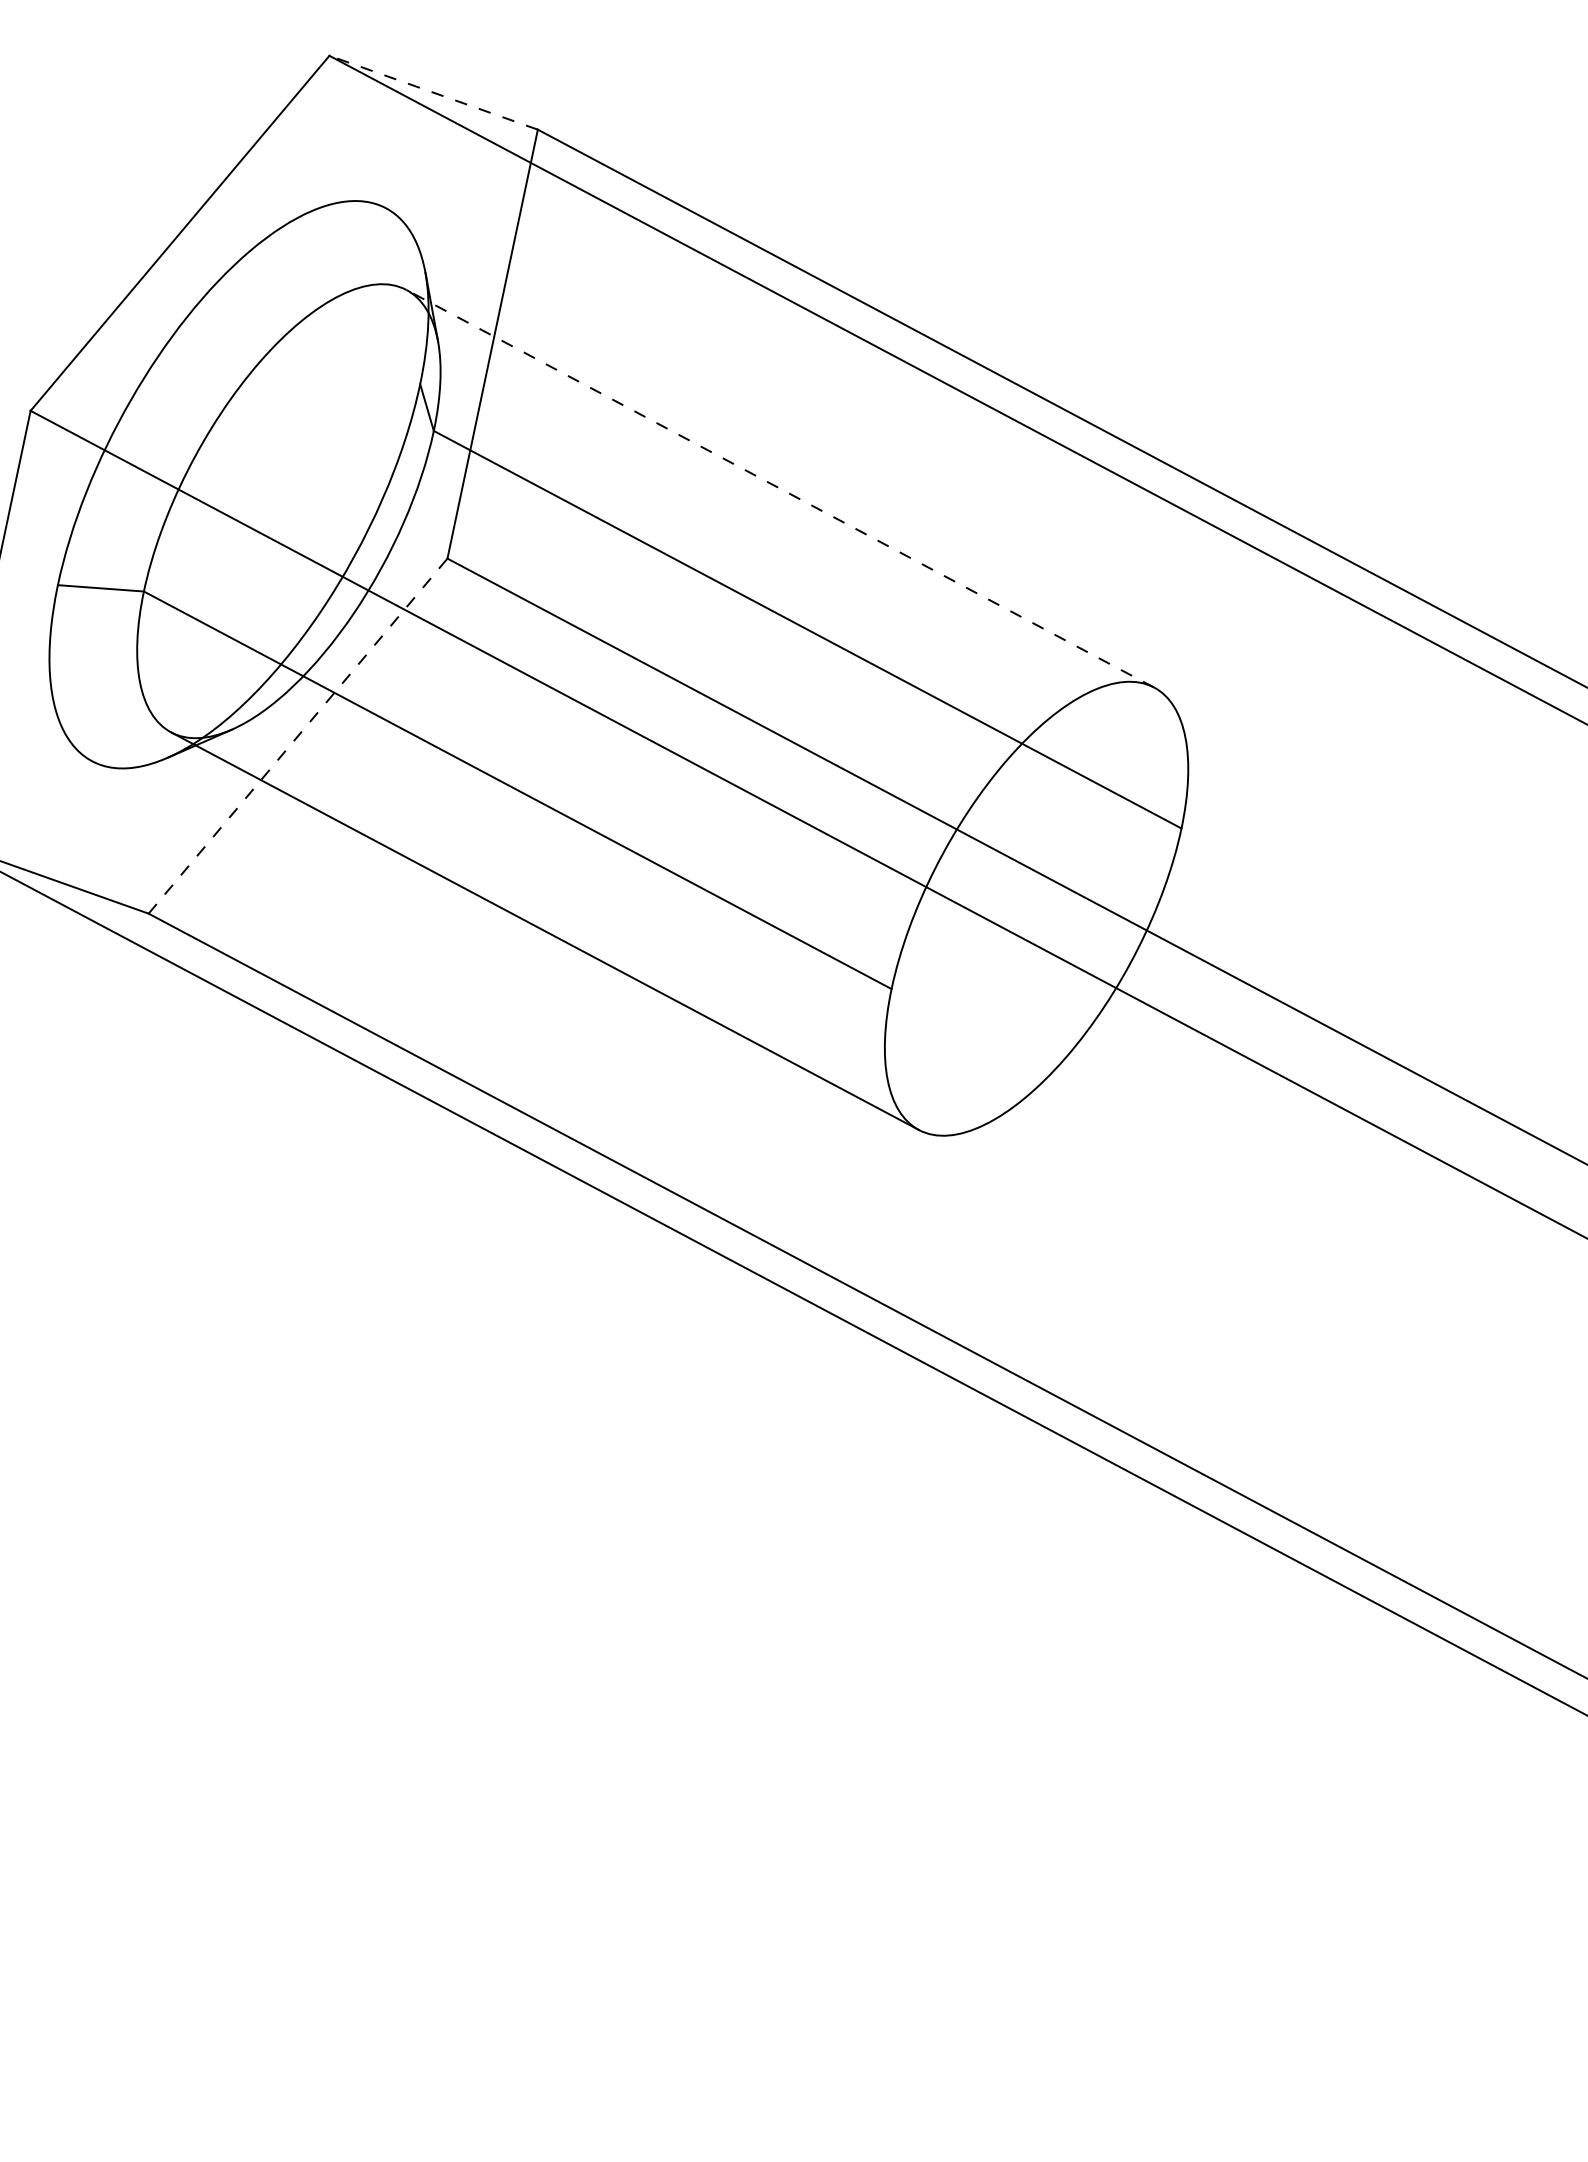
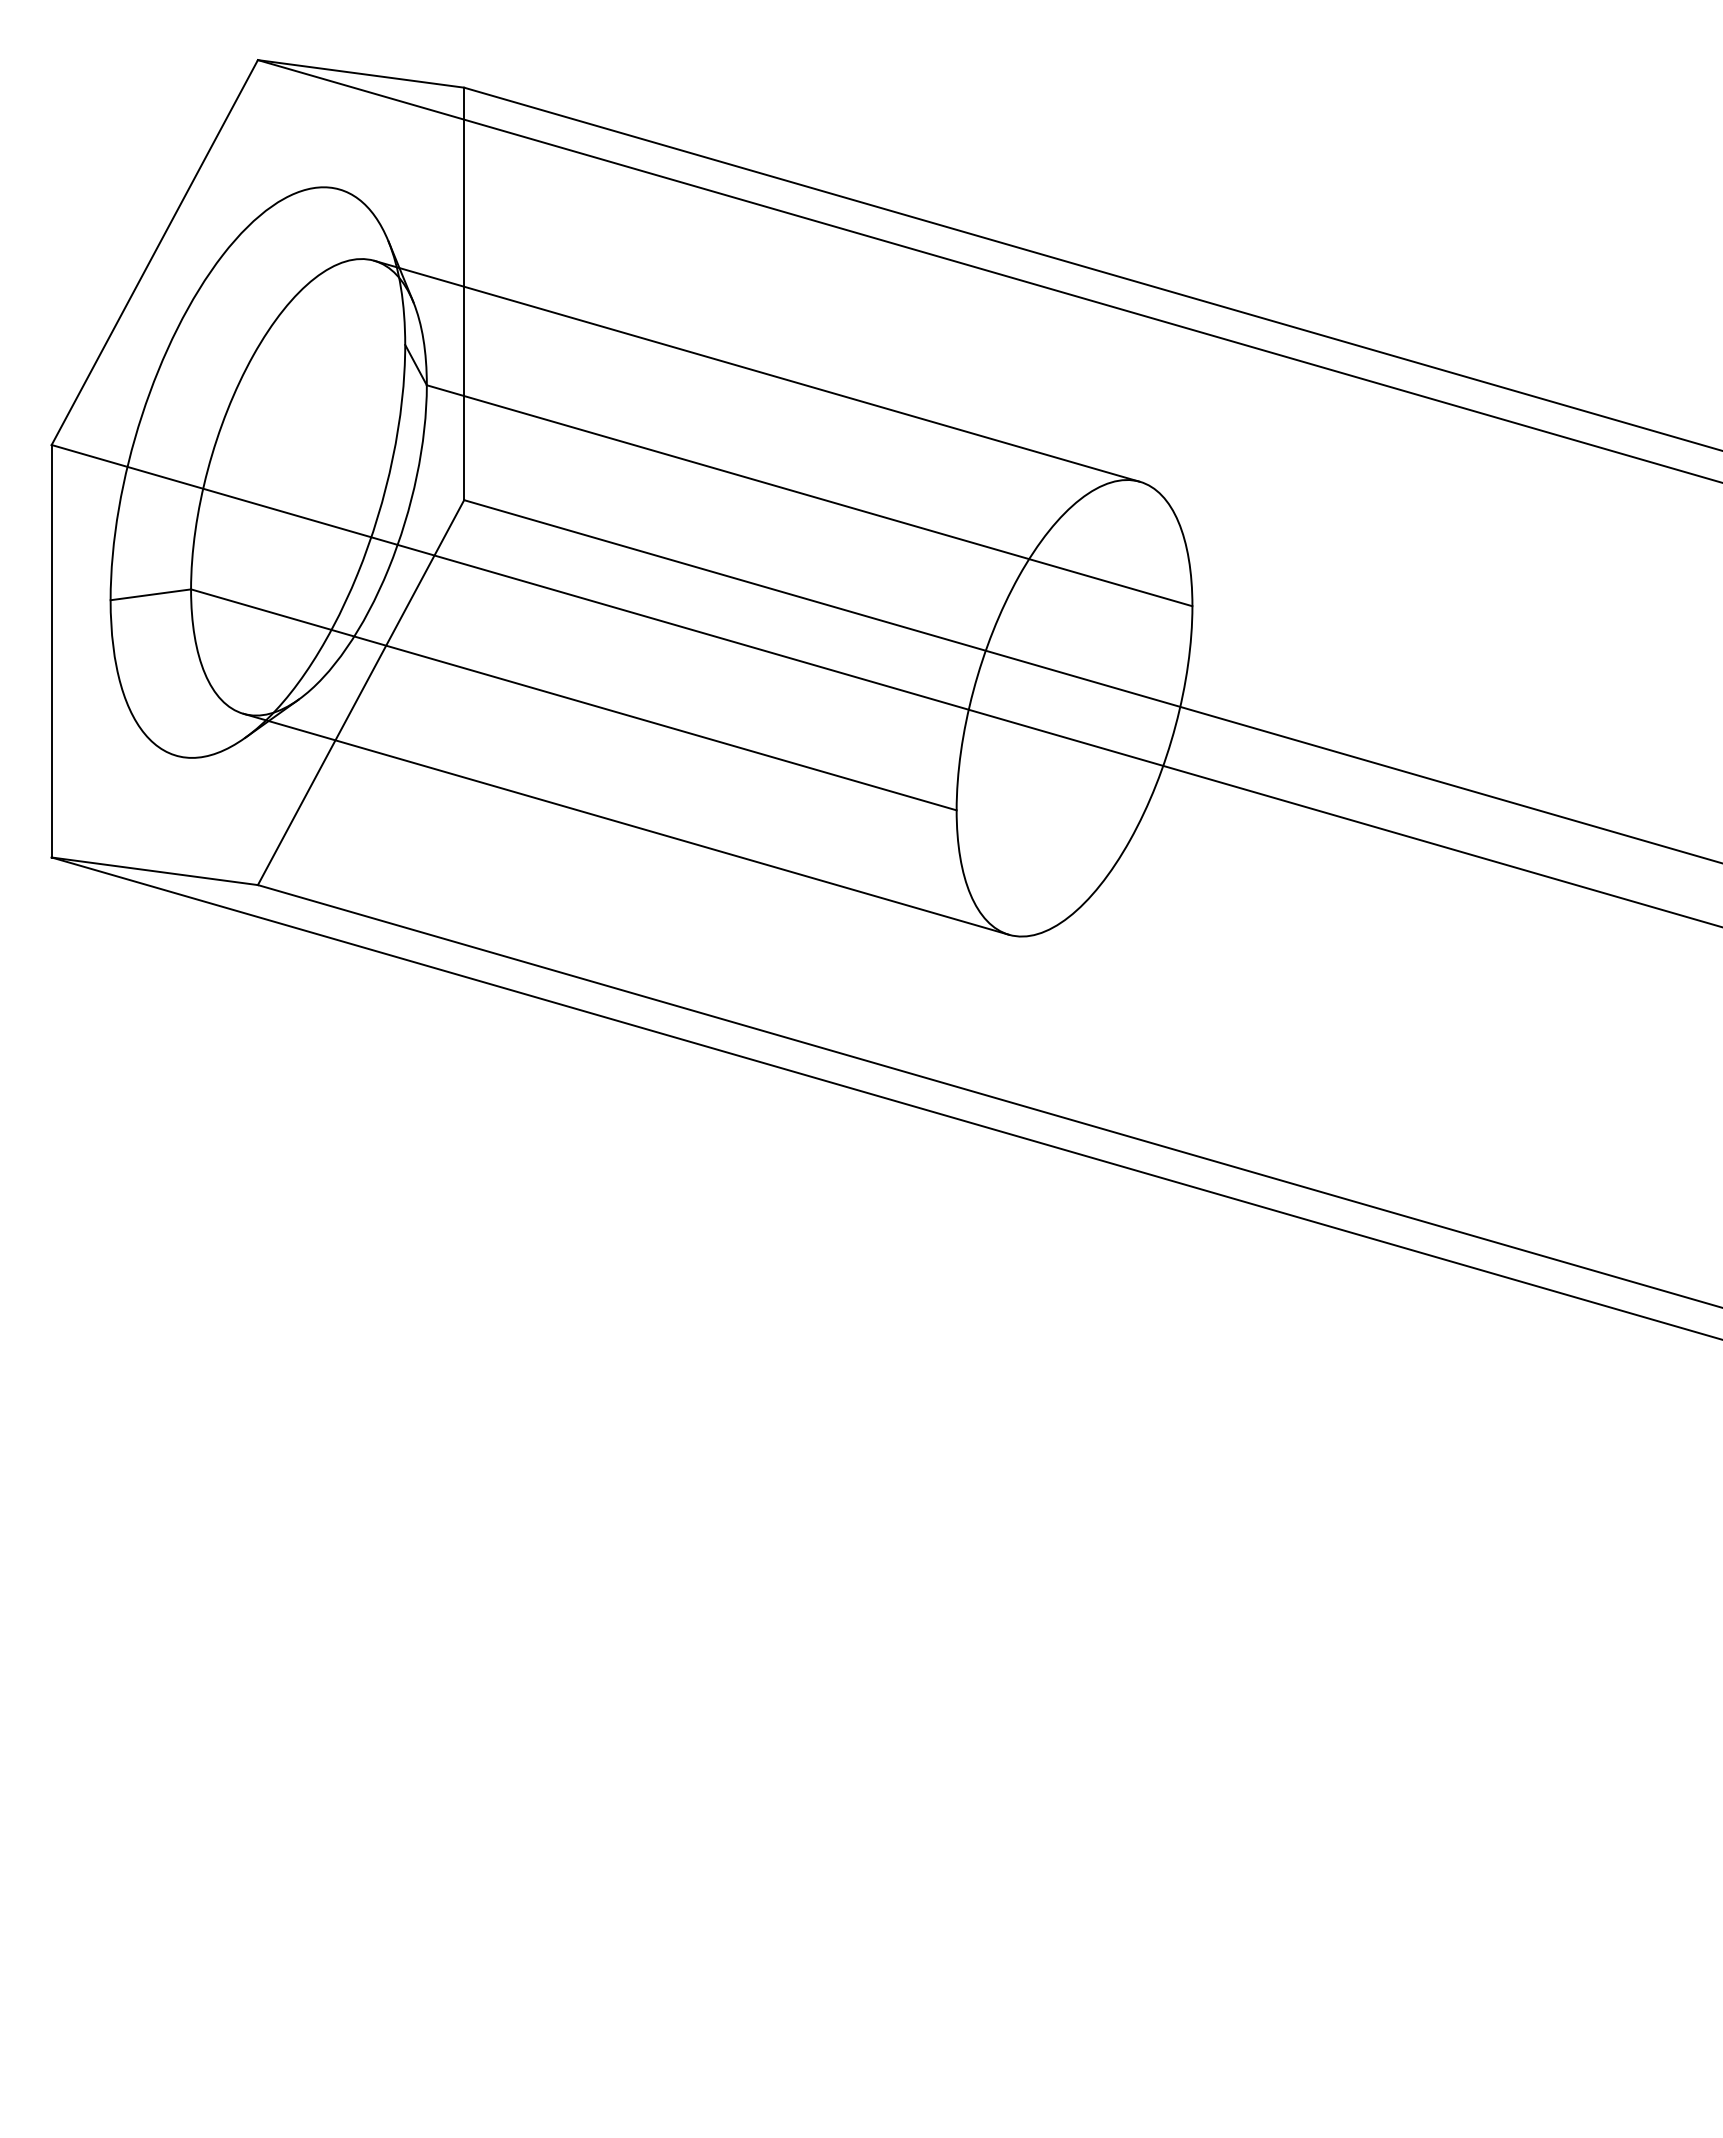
line: (433, 92) -> (360, 73), dashed -> solid
line: (779, 488) -> (756, 371), dashed -> solid
line: (298, 736) -> (361, 692), dashed -> solid

